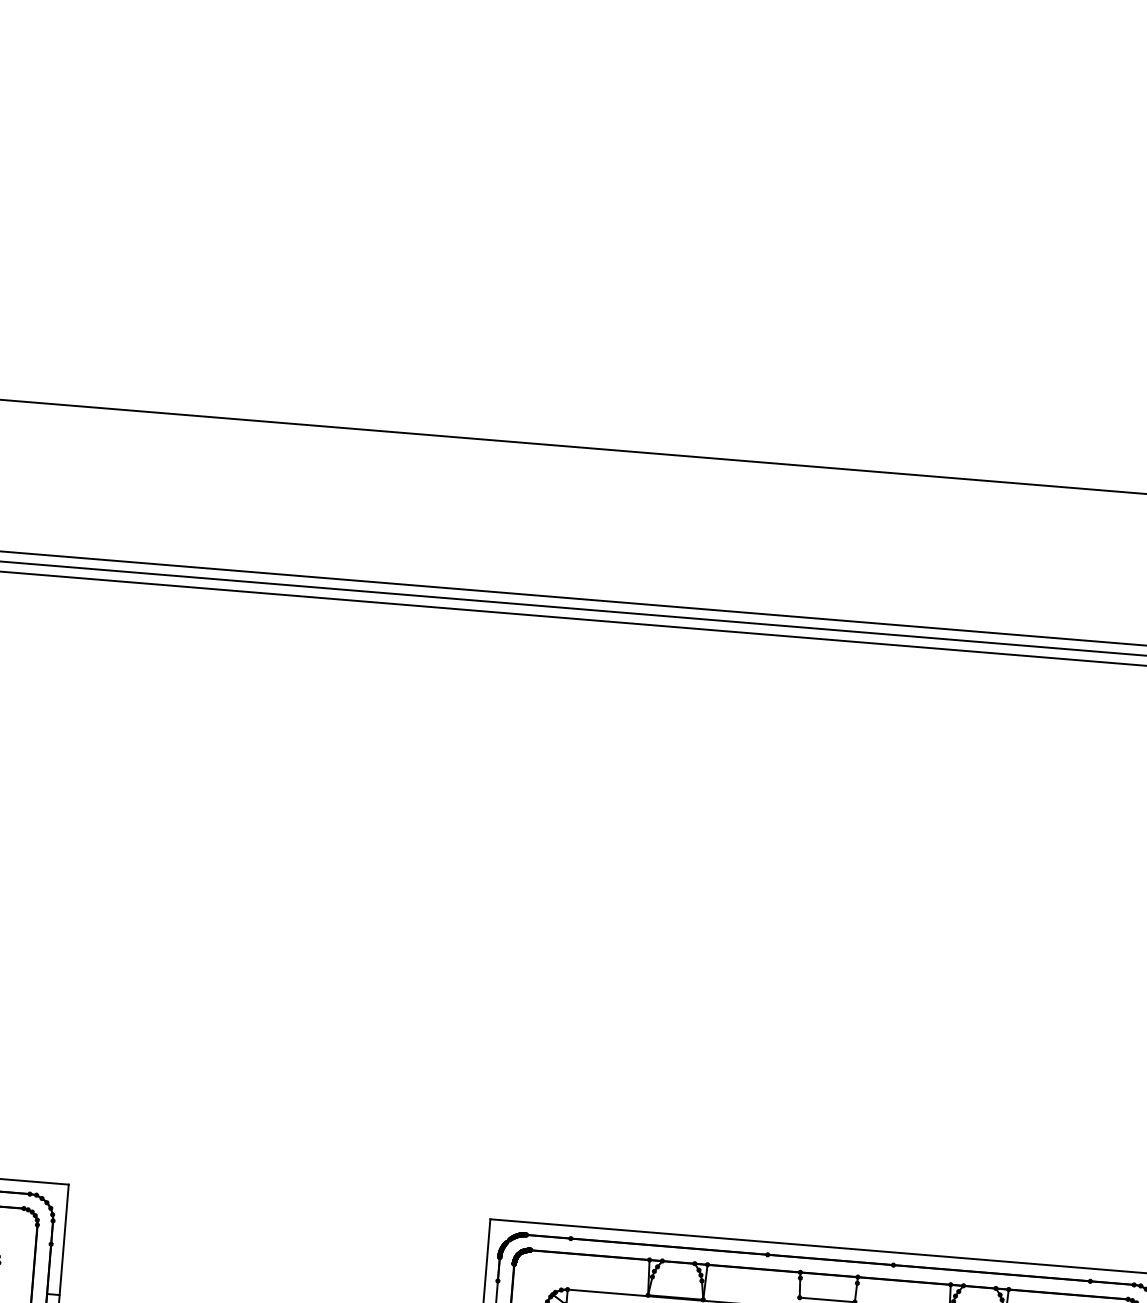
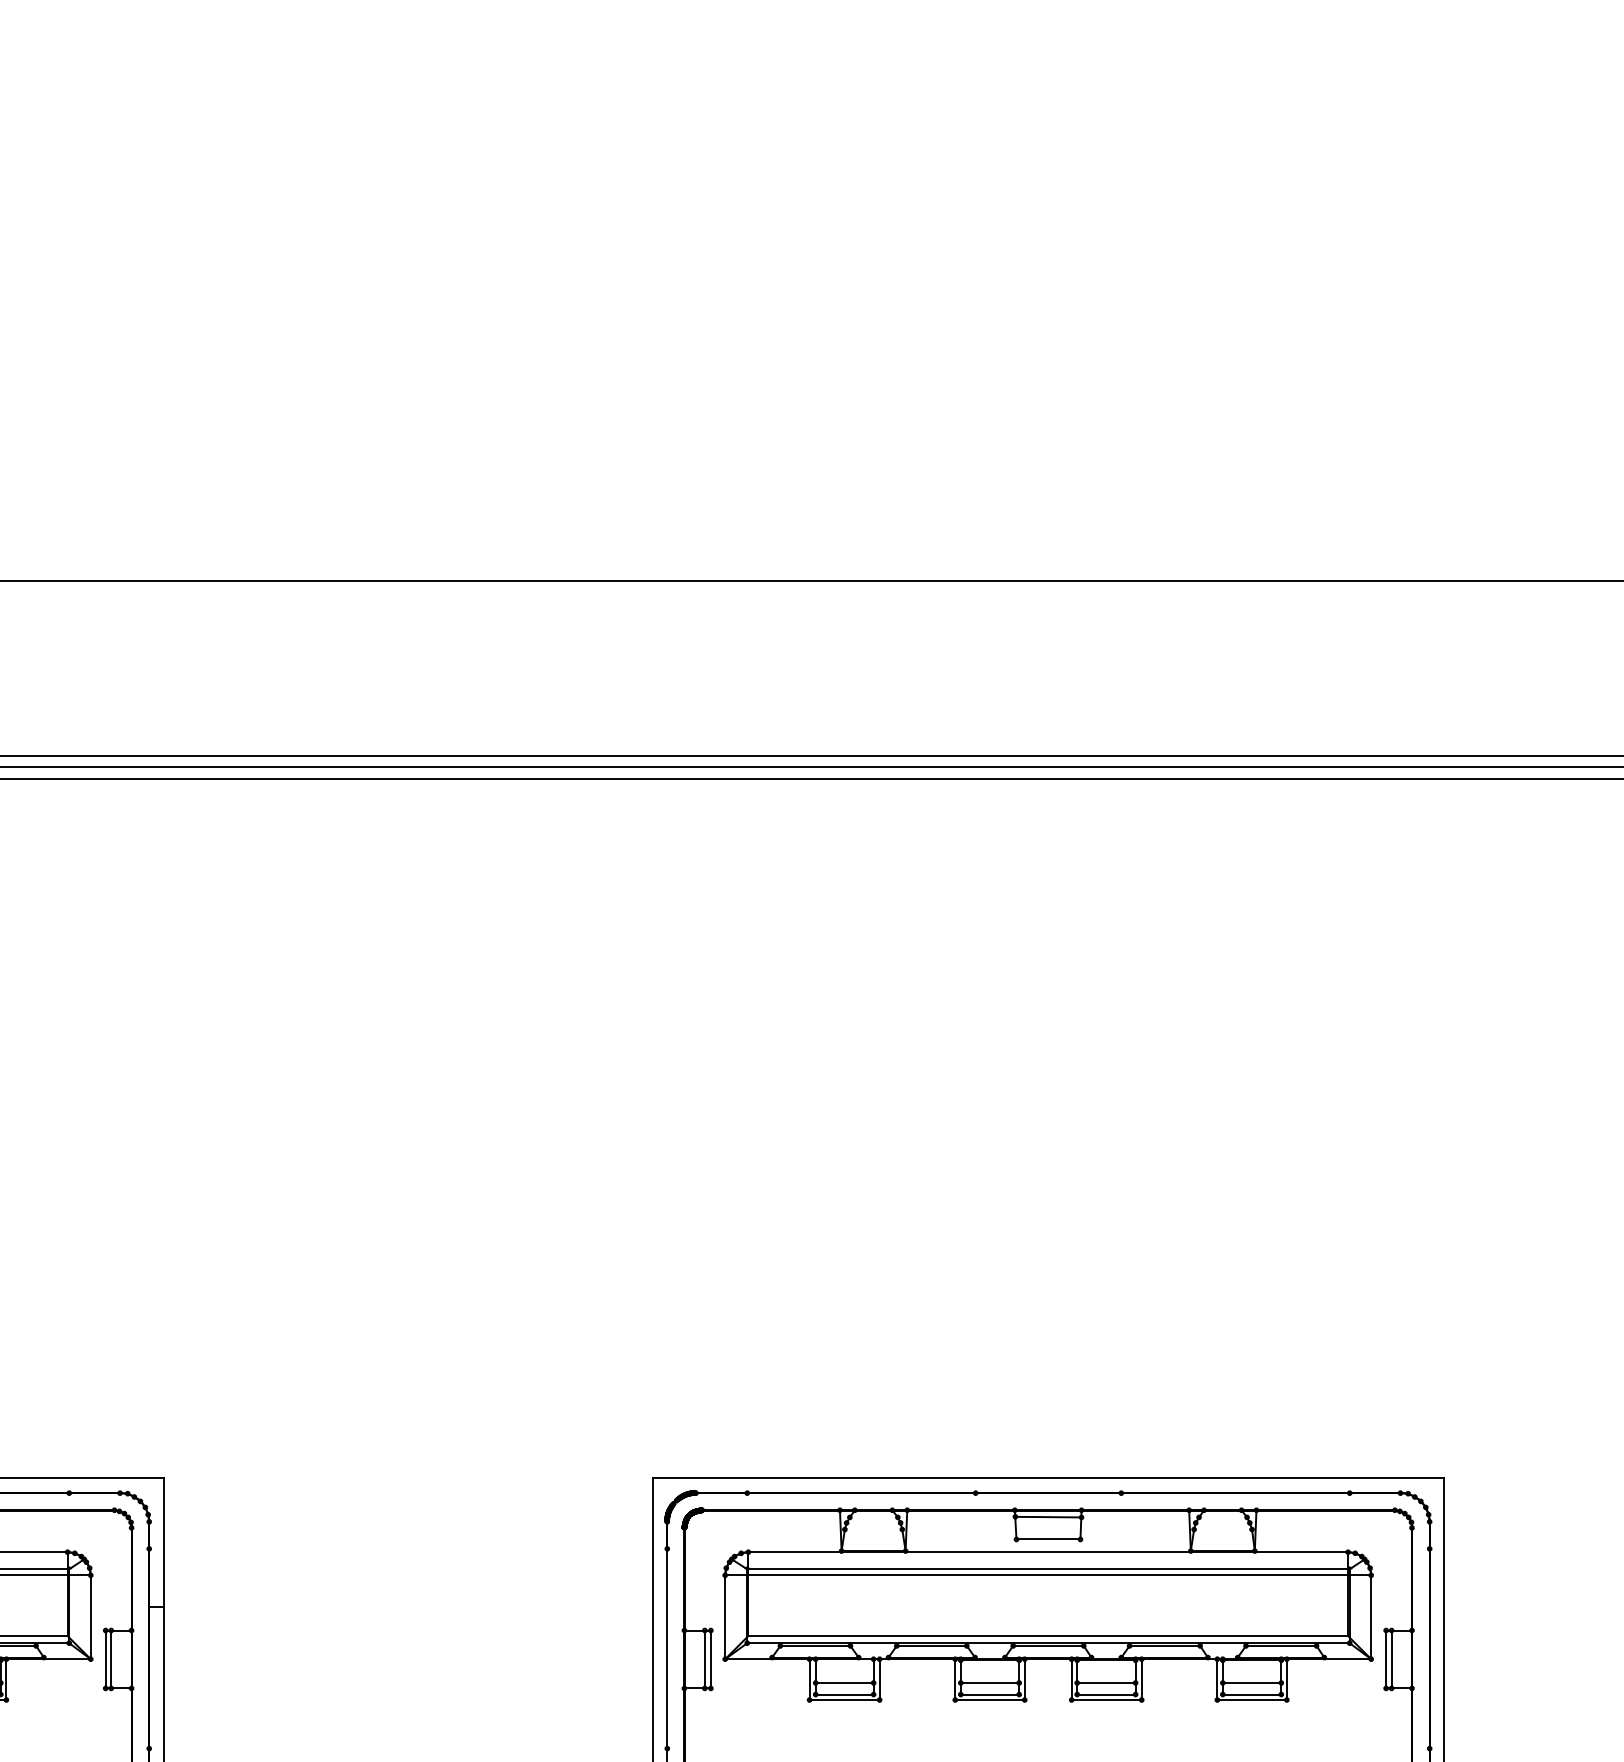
line: (828, 1280) -> (1048, 1516), added

